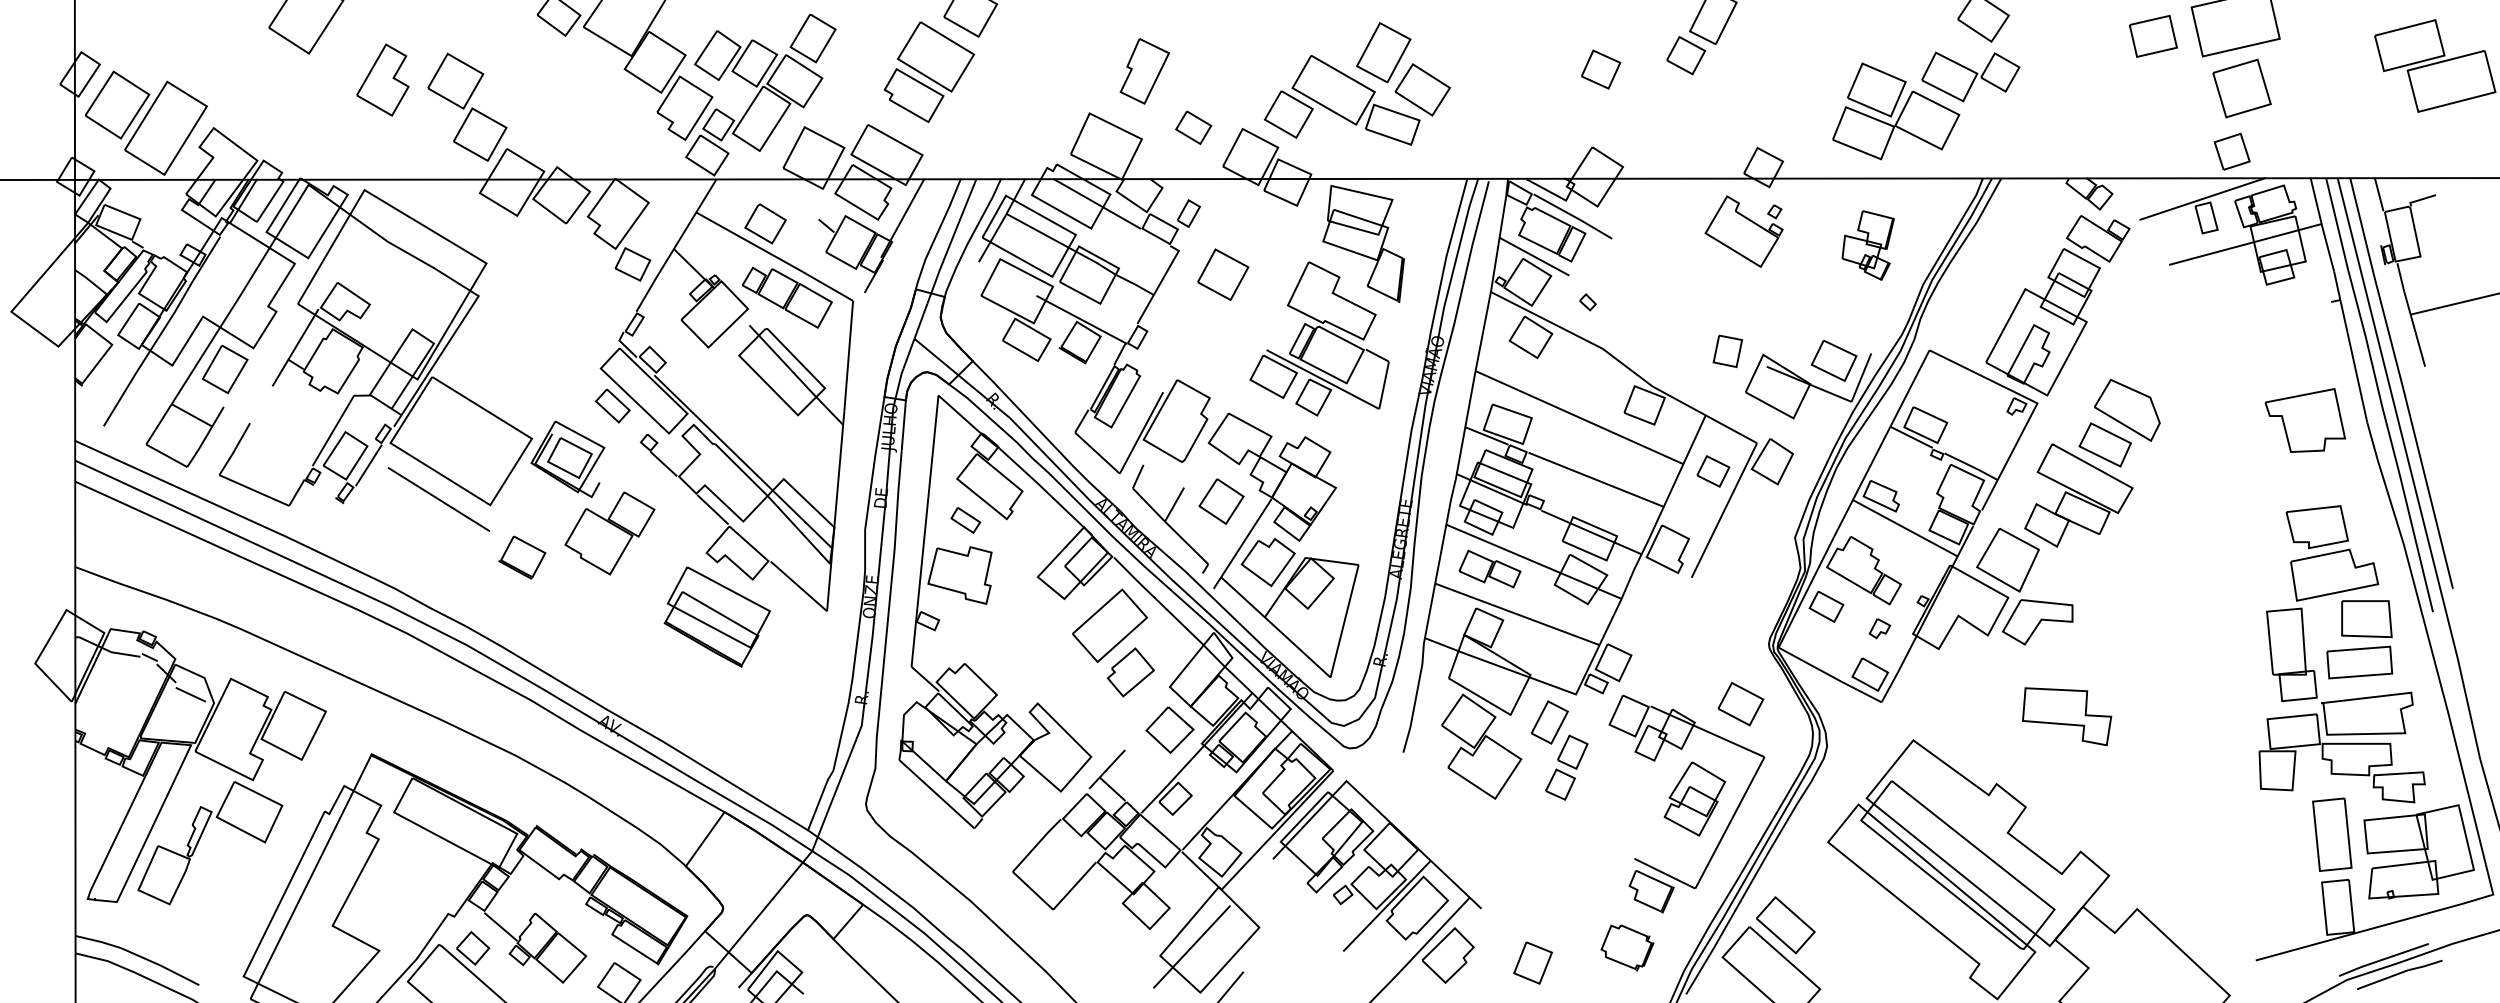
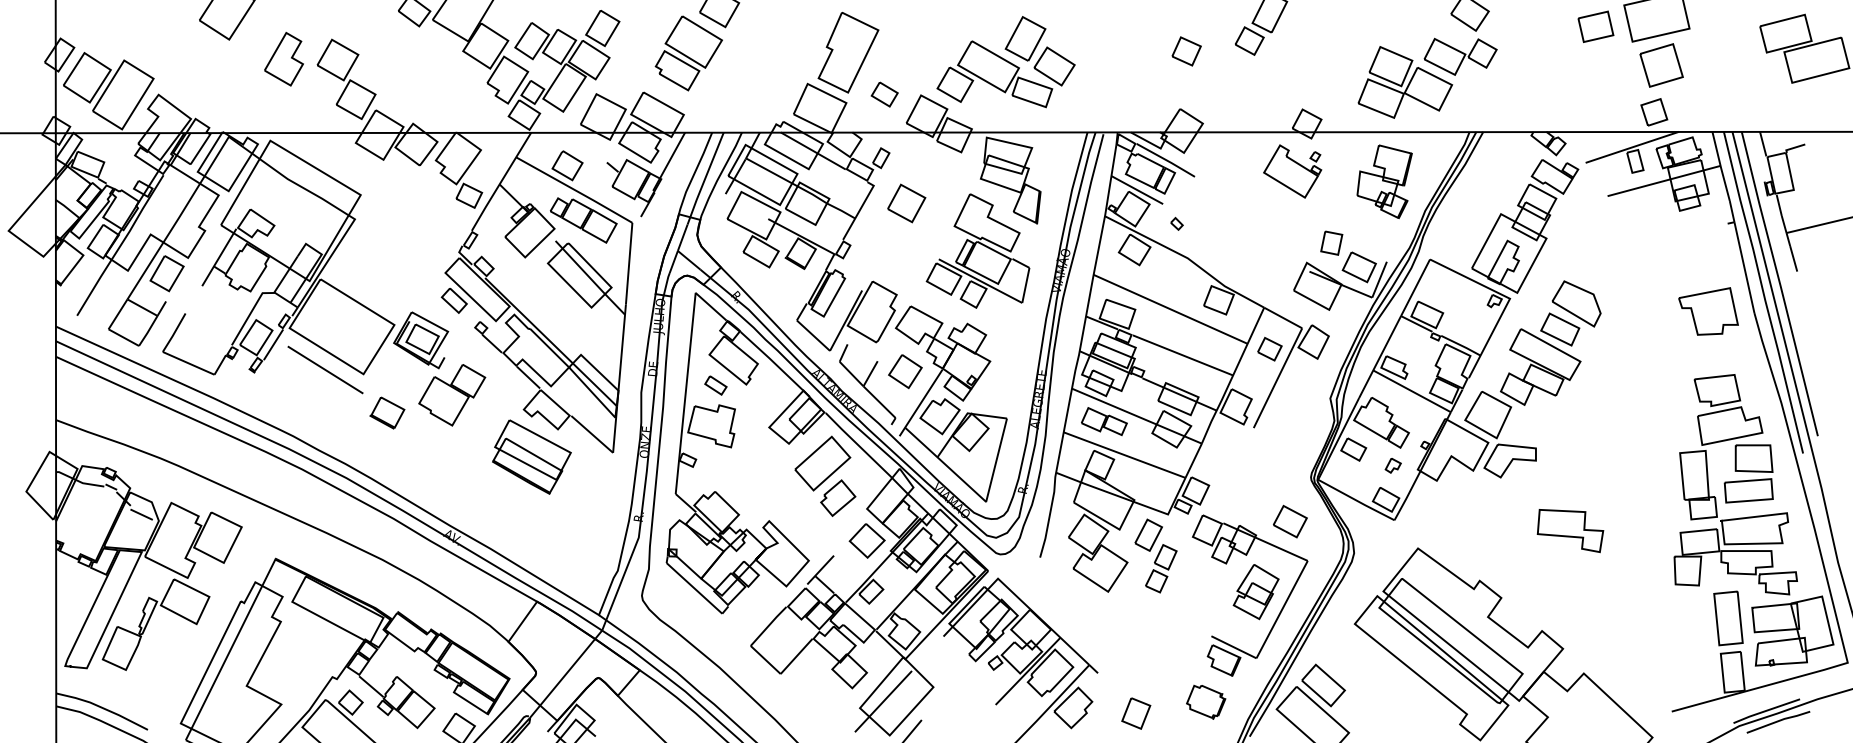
part: (1144, 71) -> (848, 52), size x1.67
part: (1867, 245) -> (1384, 181), size x1.43
part: (1727, 350) -> (1331, 242), moved
part: (2067, 716) -> (1570, 530), moved

